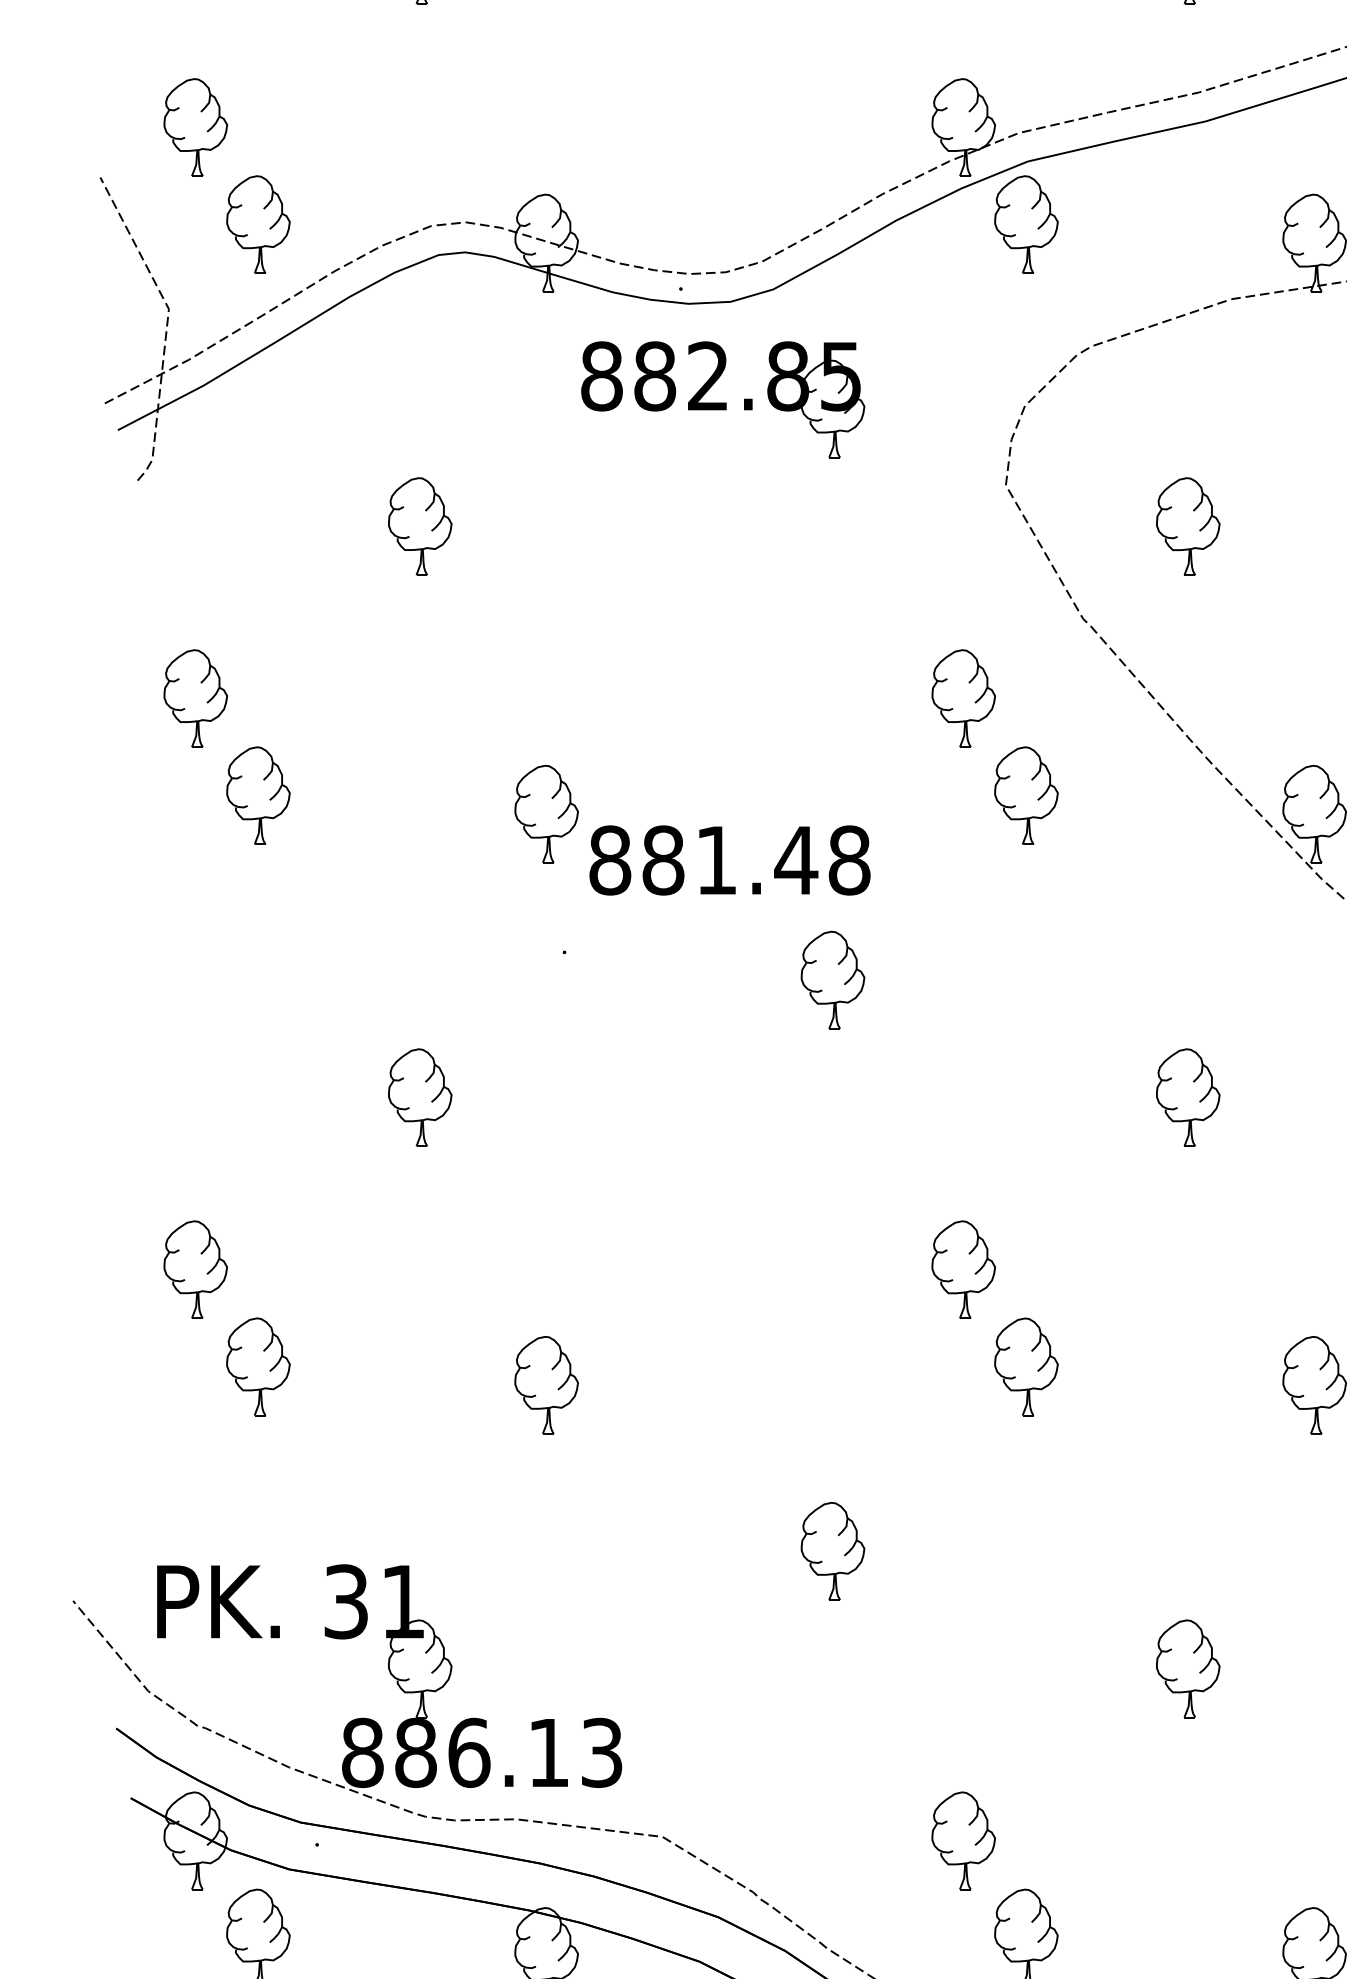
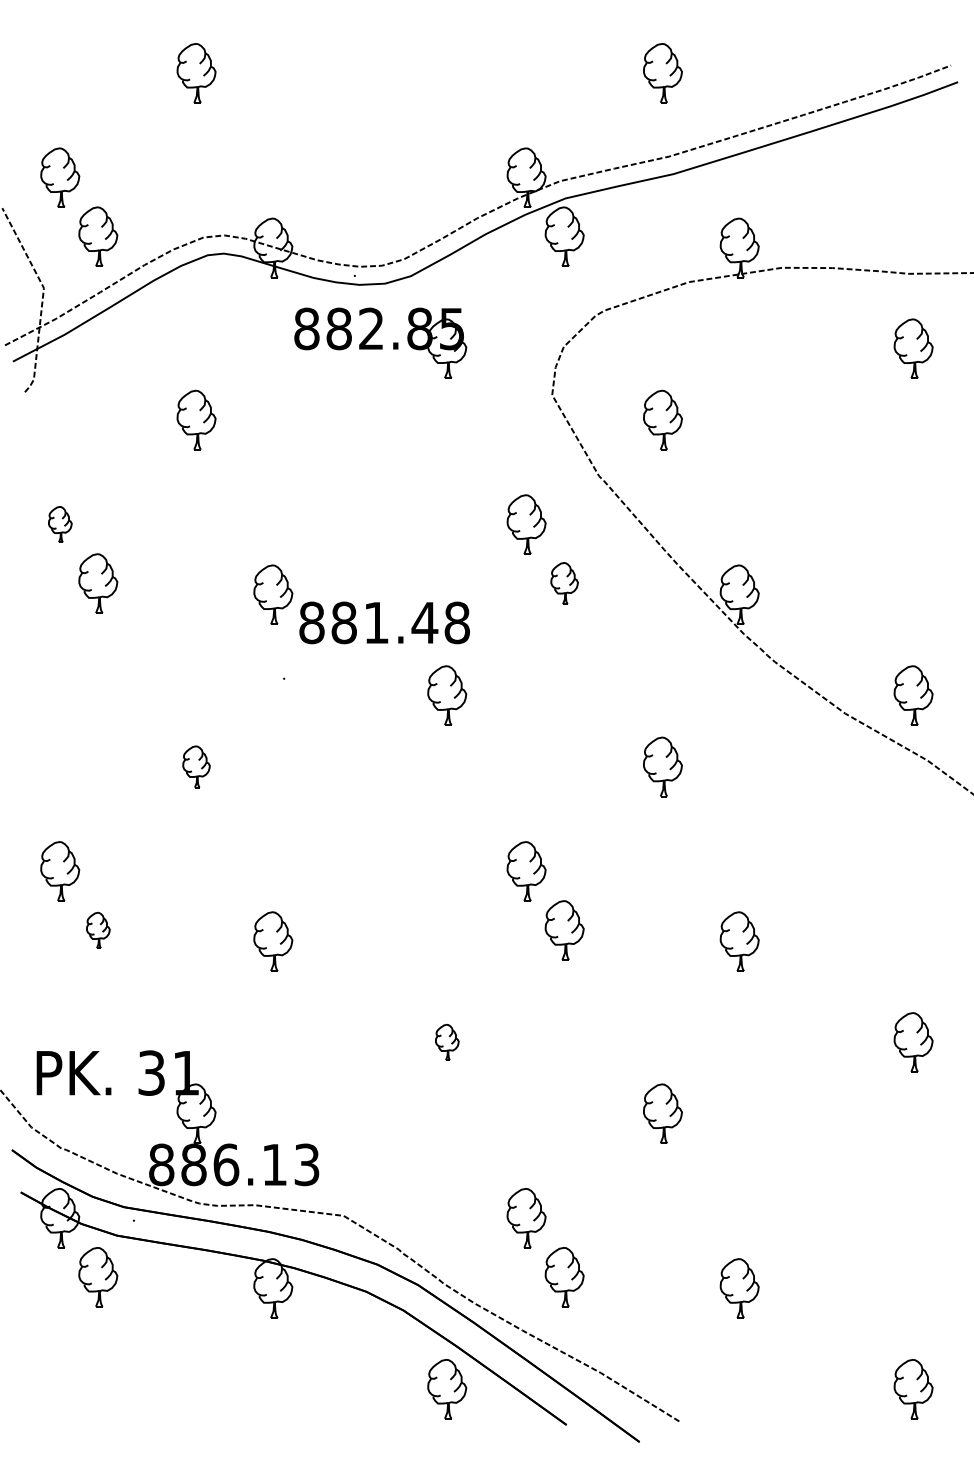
part: (196, 698) -> (60, 524), size x0.6
part: (1026, 795) -> (564, 583), size x0.7
part: (420, 1096) -> (196, 766), size x0.7
part: (258, 1366) -> (98, 930), size x0.6
part: (833, 1551) -> (447, 1042), size x0.6

